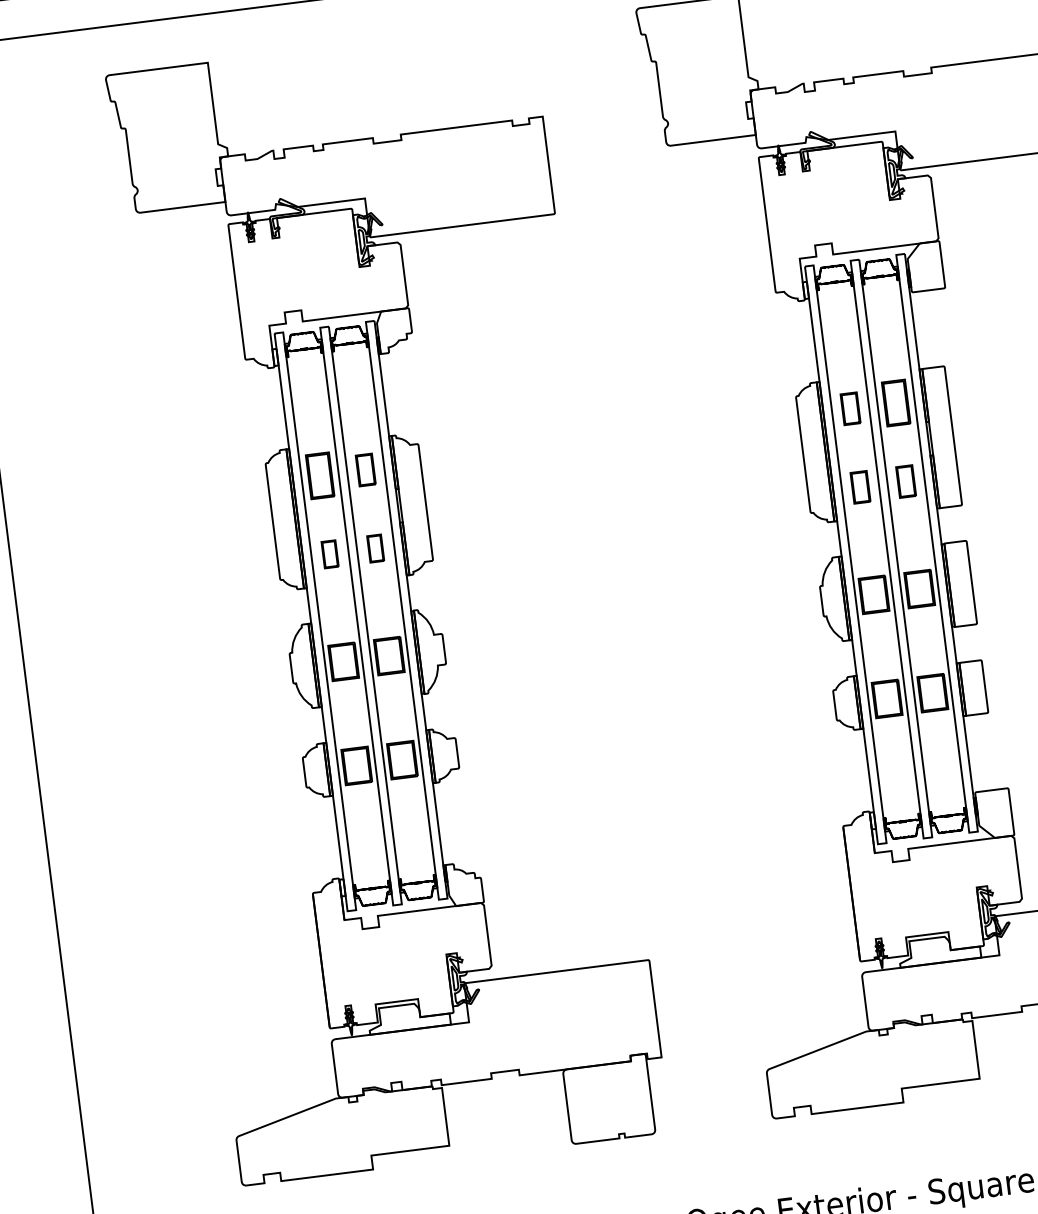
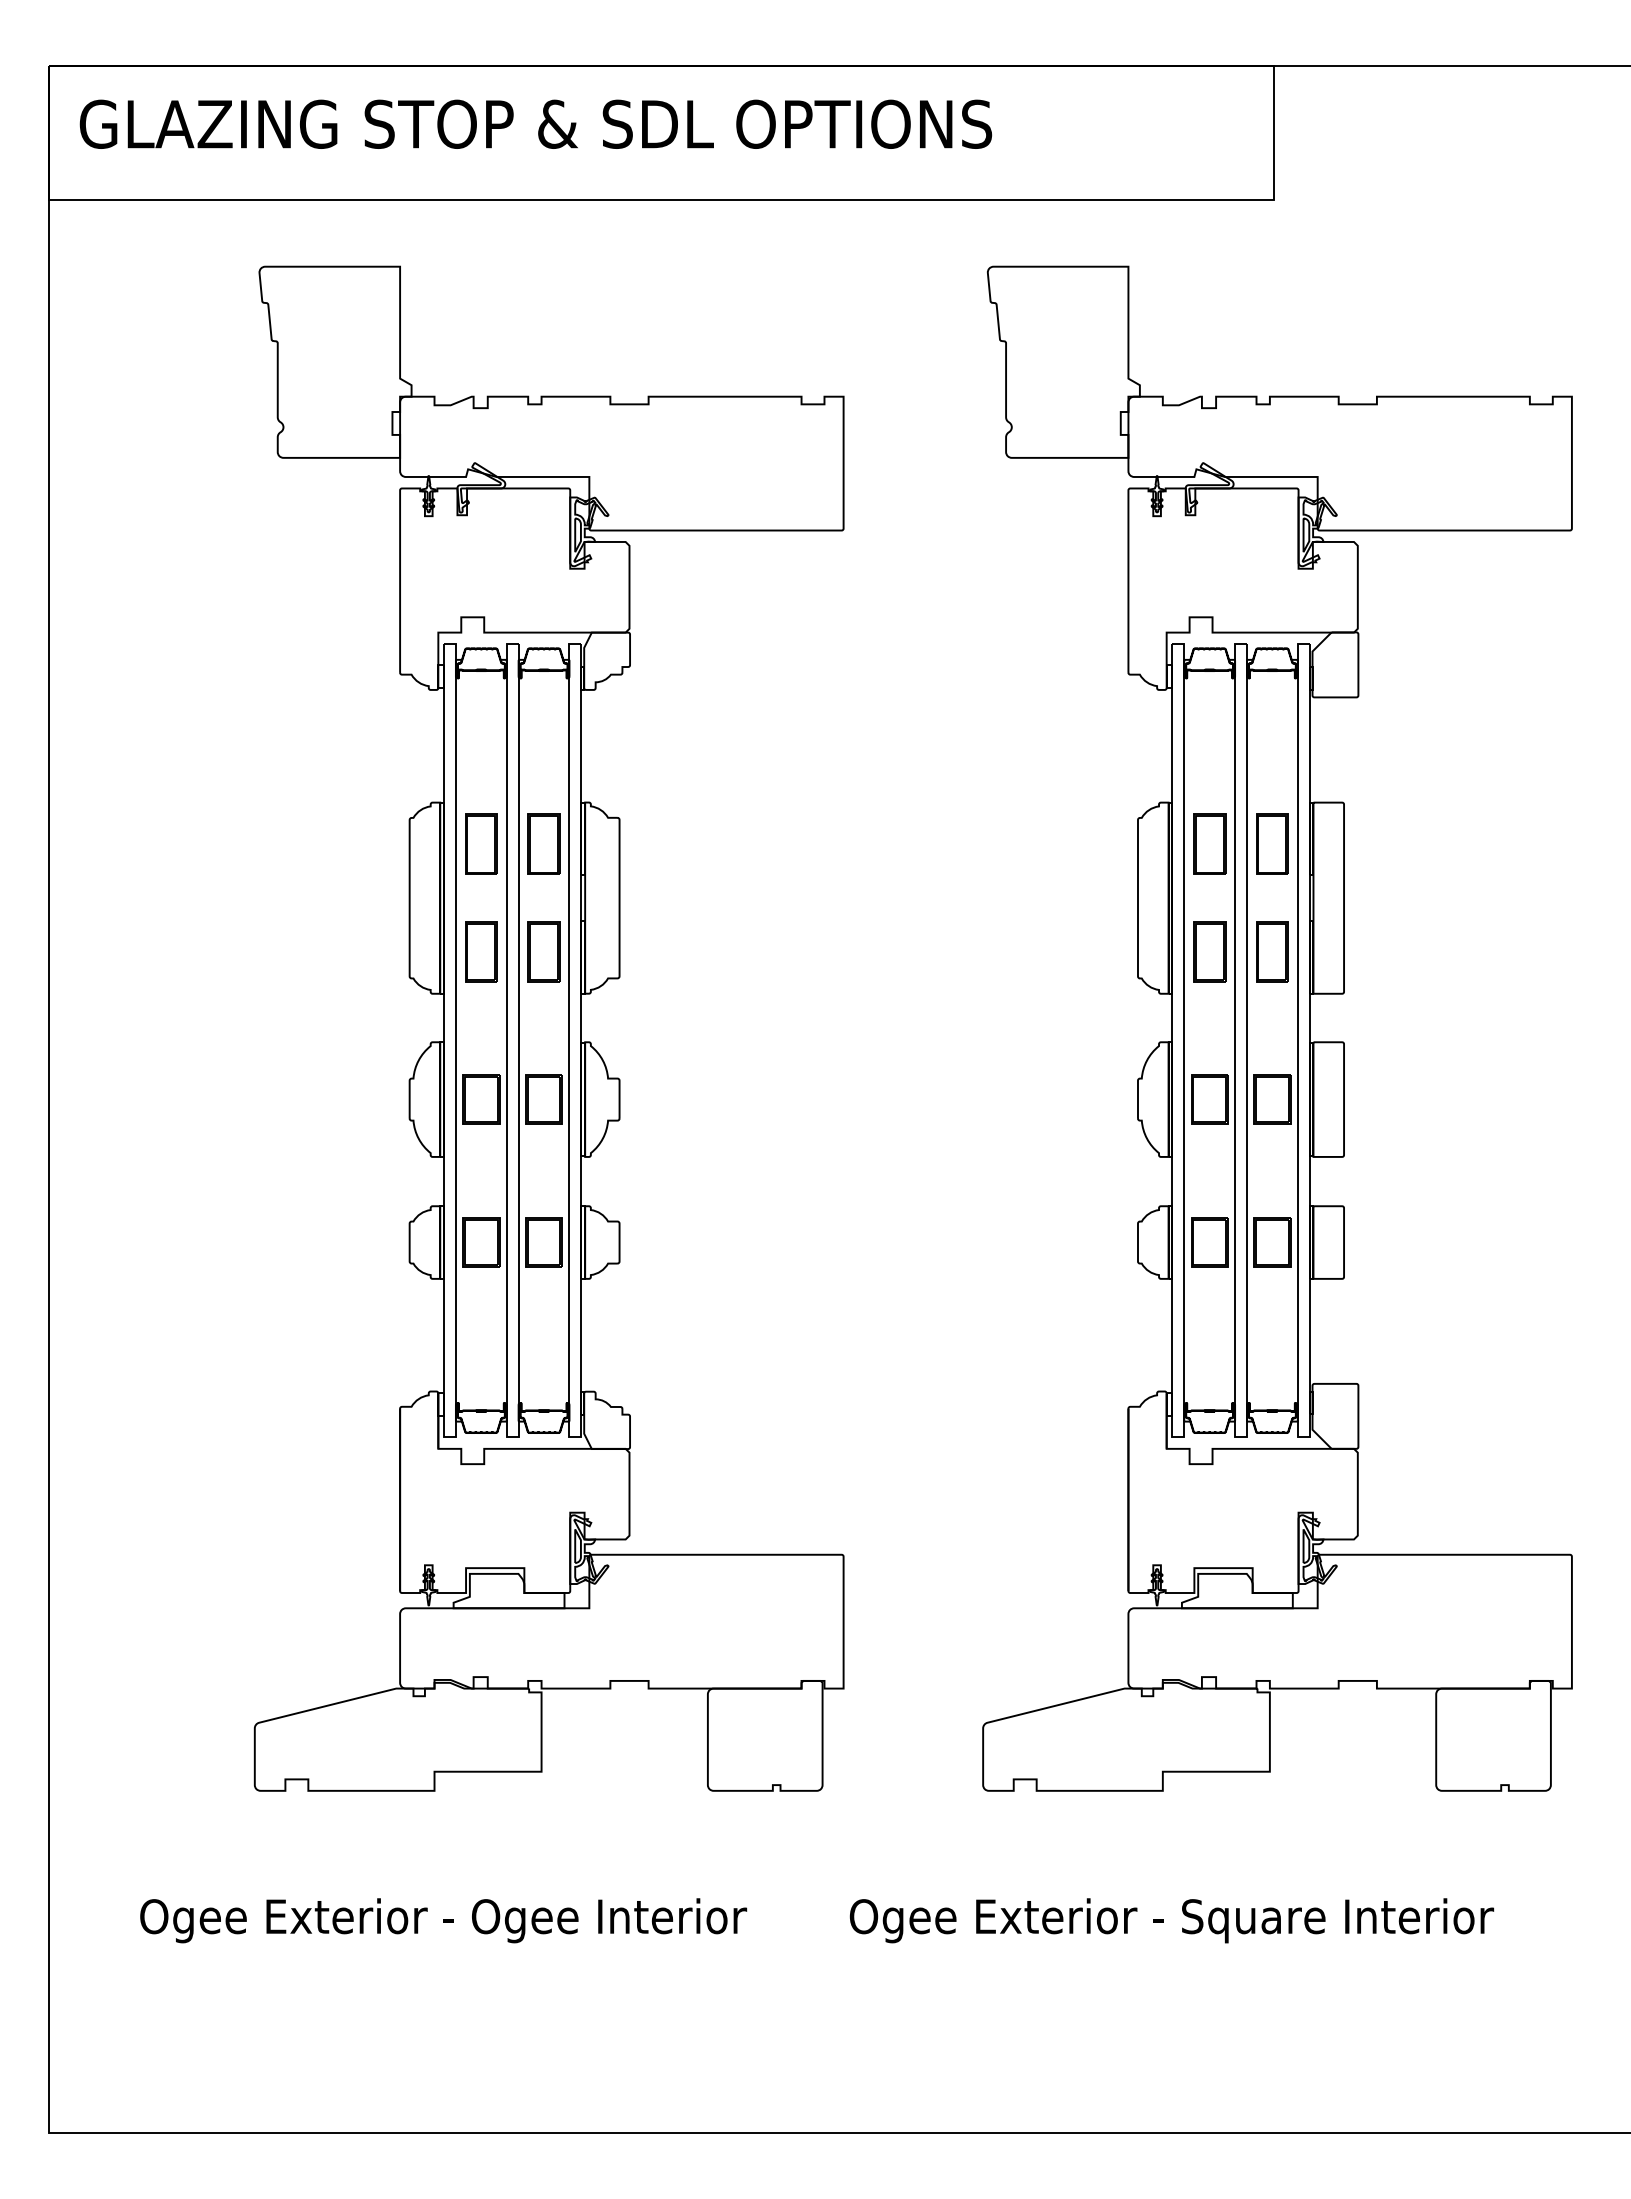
part: (850, 408) -> (1209, 843), size x1.43
part: (365, 469) -> (543, 843), size x1.43
part: (906, 481) -> (1272, 951), size x1.43
part: (860, 486) -> (1209, 951), size x1.43
part: (375, 548) -> (543, 951), size x1.67
part: (330, 553) -> (481, 951), size x1.67

